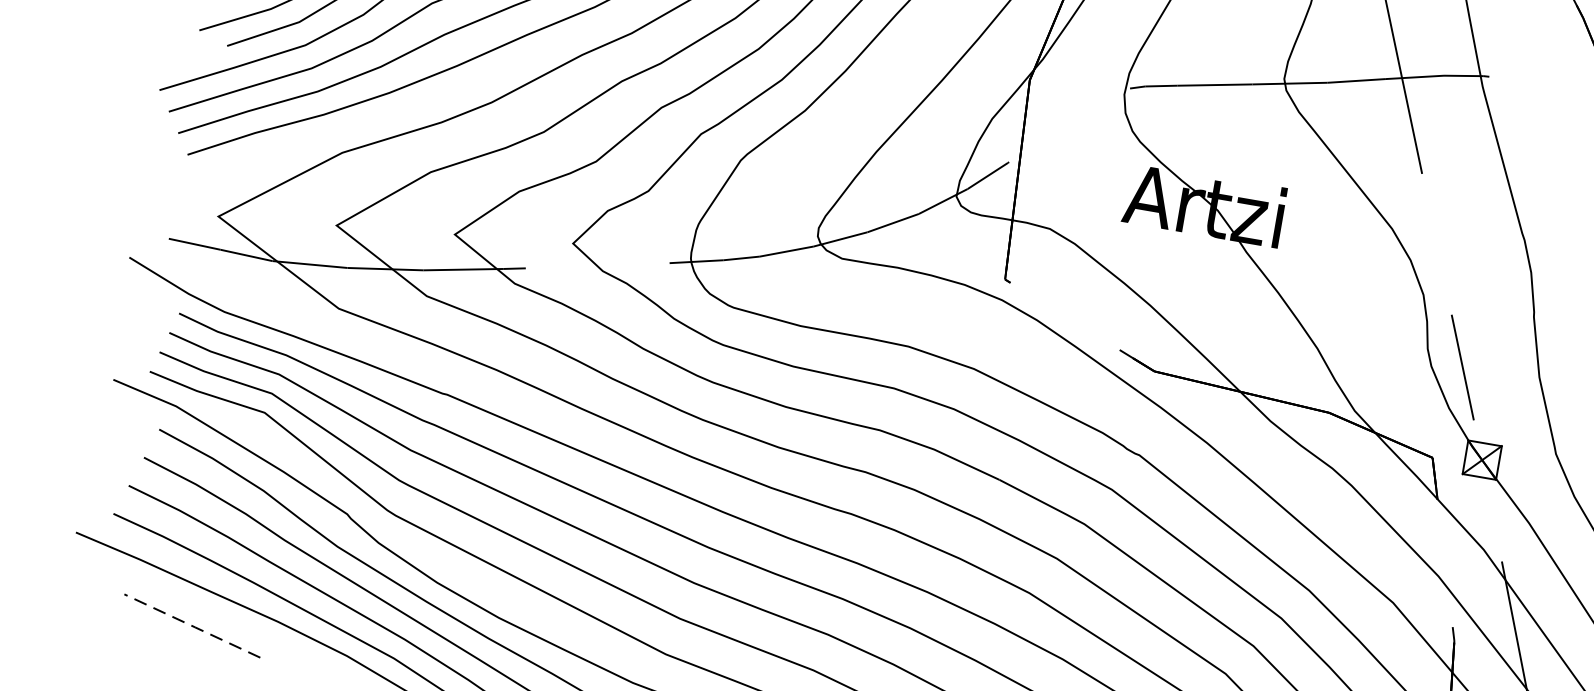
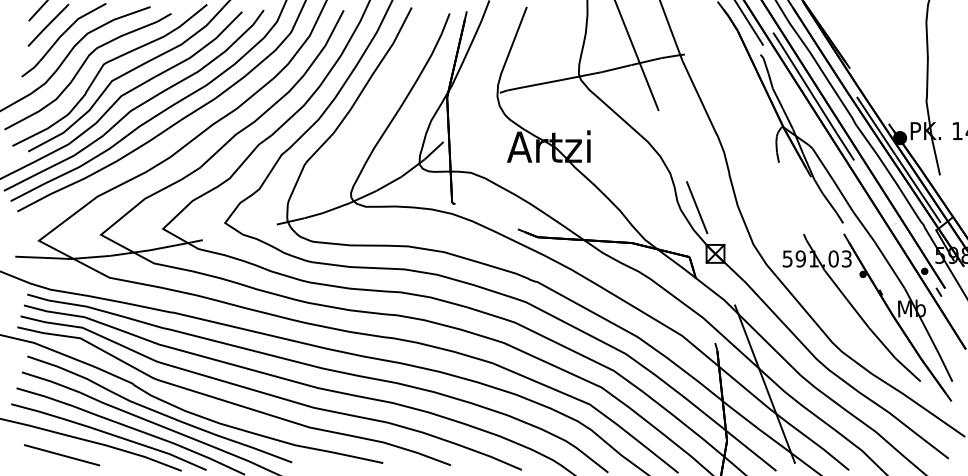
line: (191, 626) -> (61, 455), dashed -> solid

